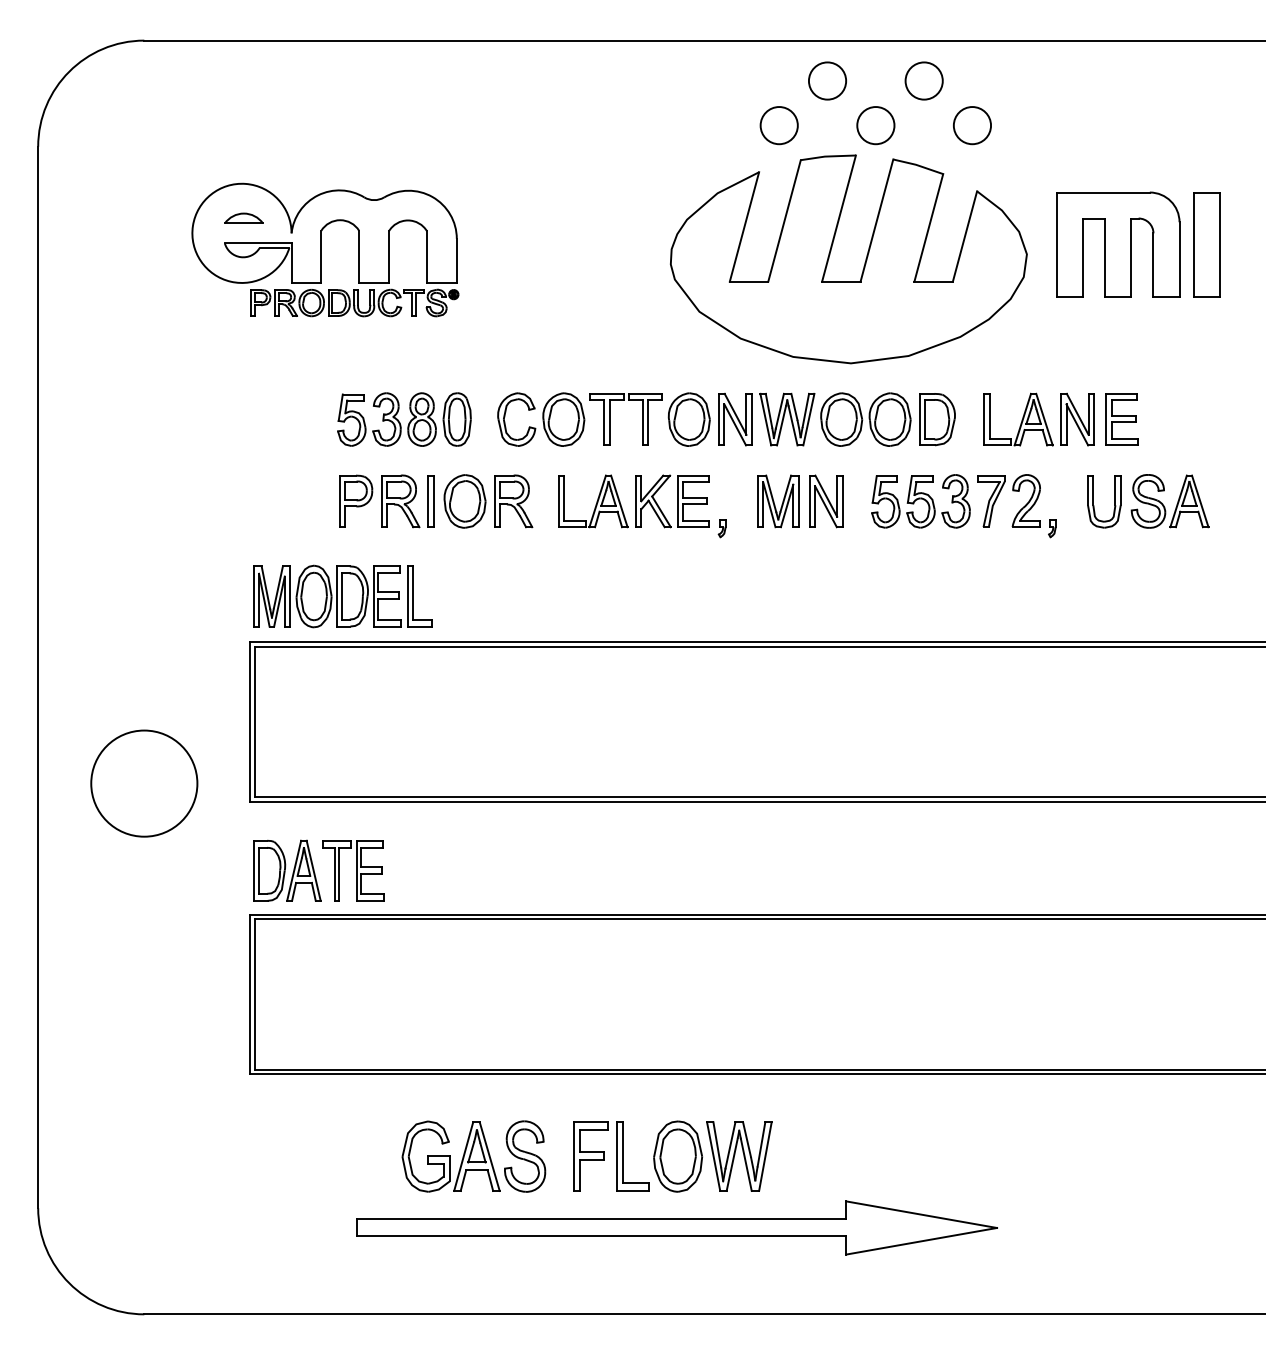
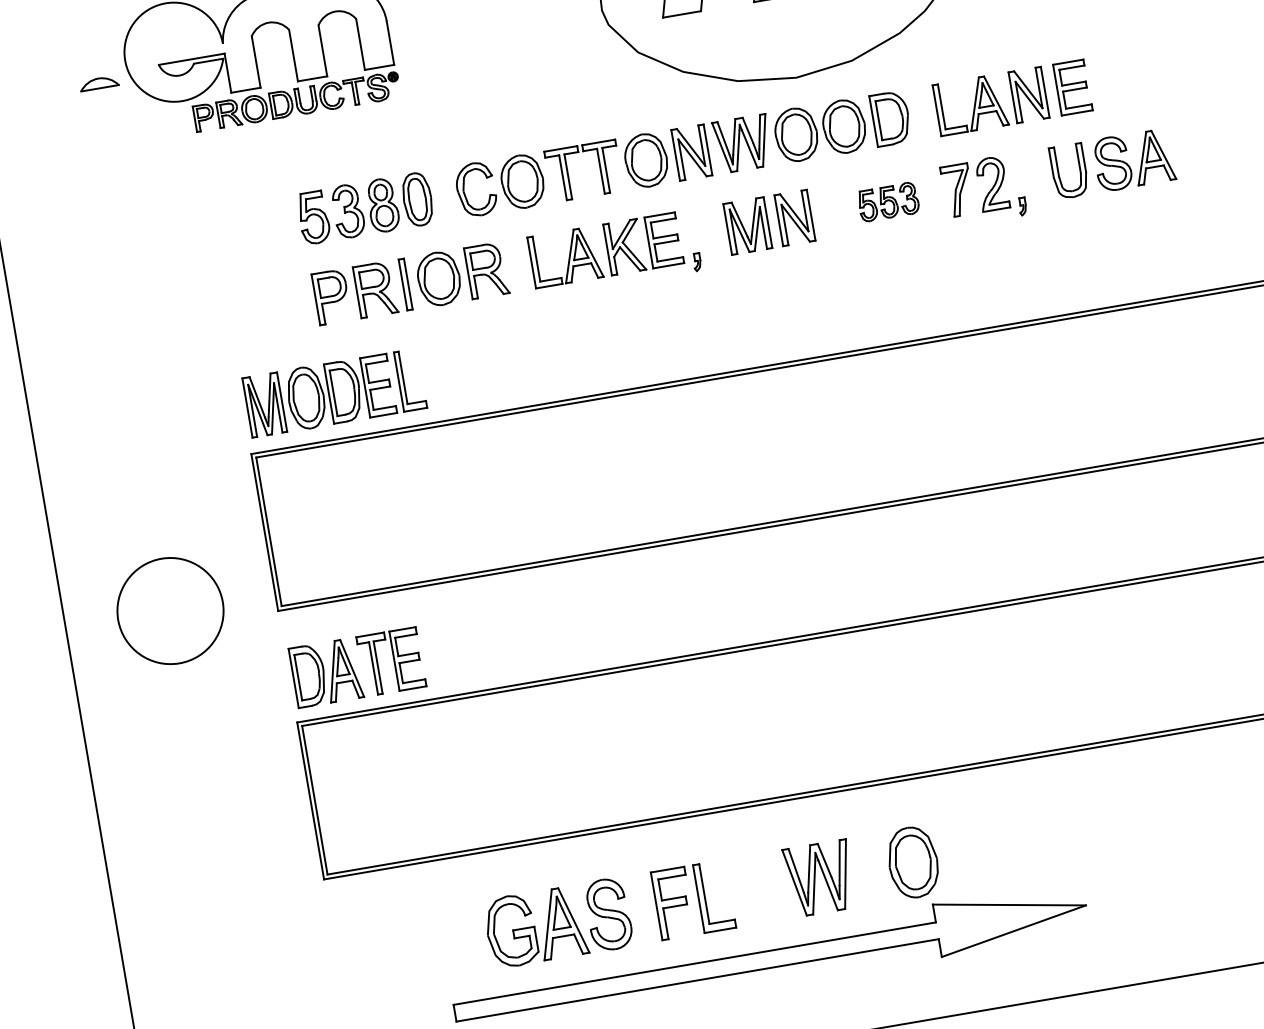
part: (243, 217) -> (98, 82), moved
part: (920, 501) -> (888, 202), size x0.6
part: (677, 1156) -> (912, 862), moved

